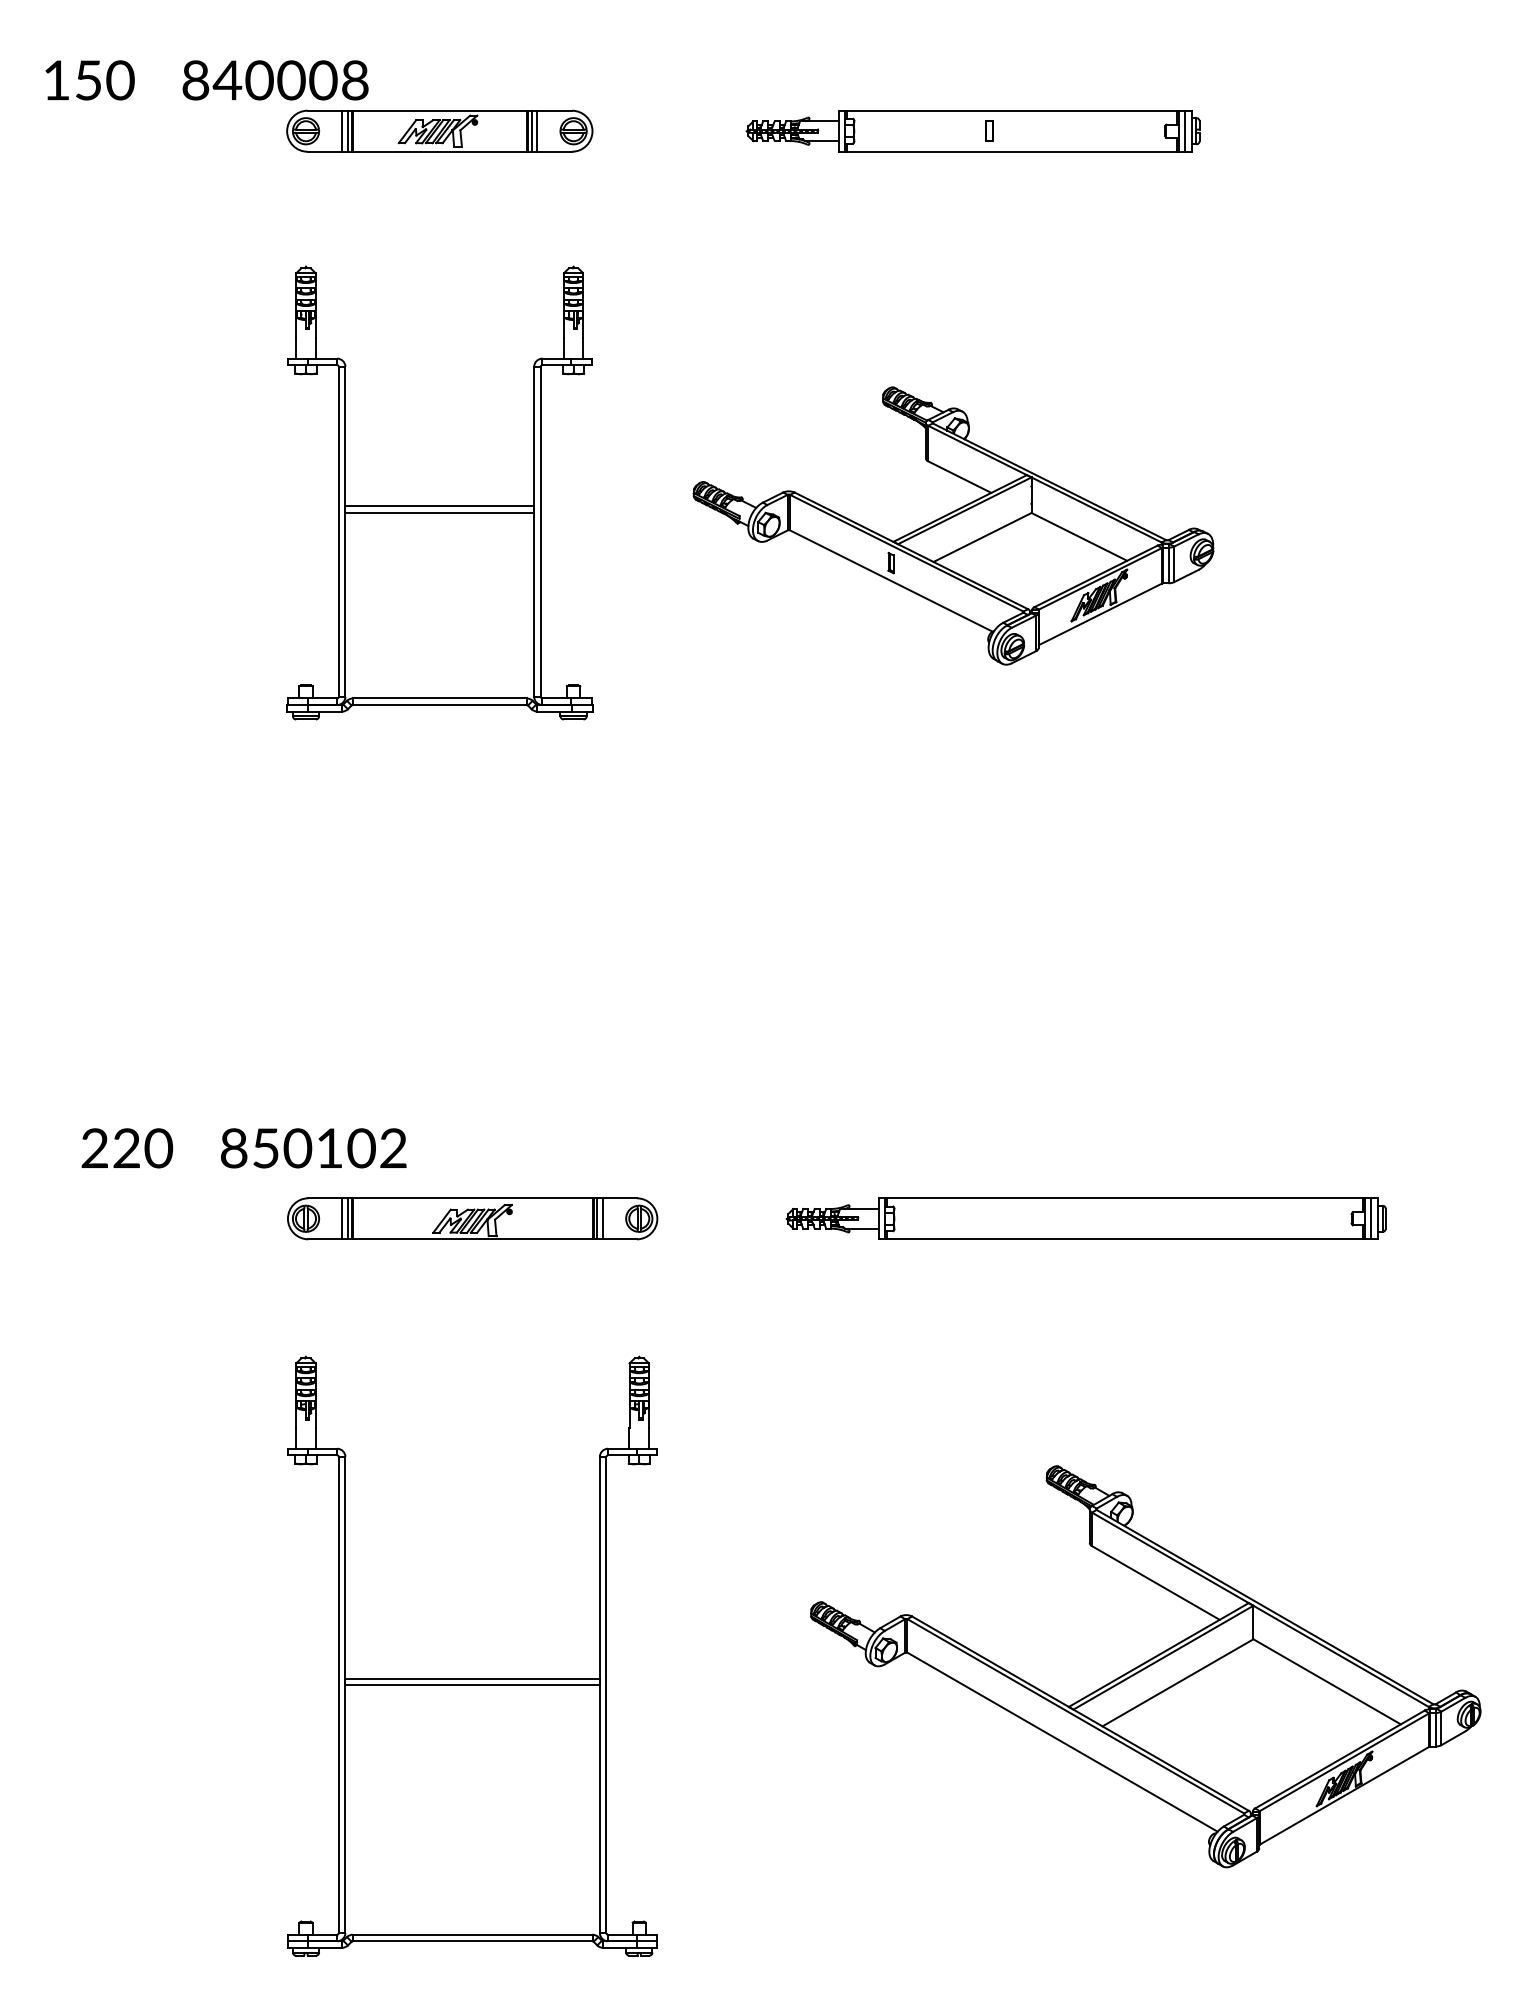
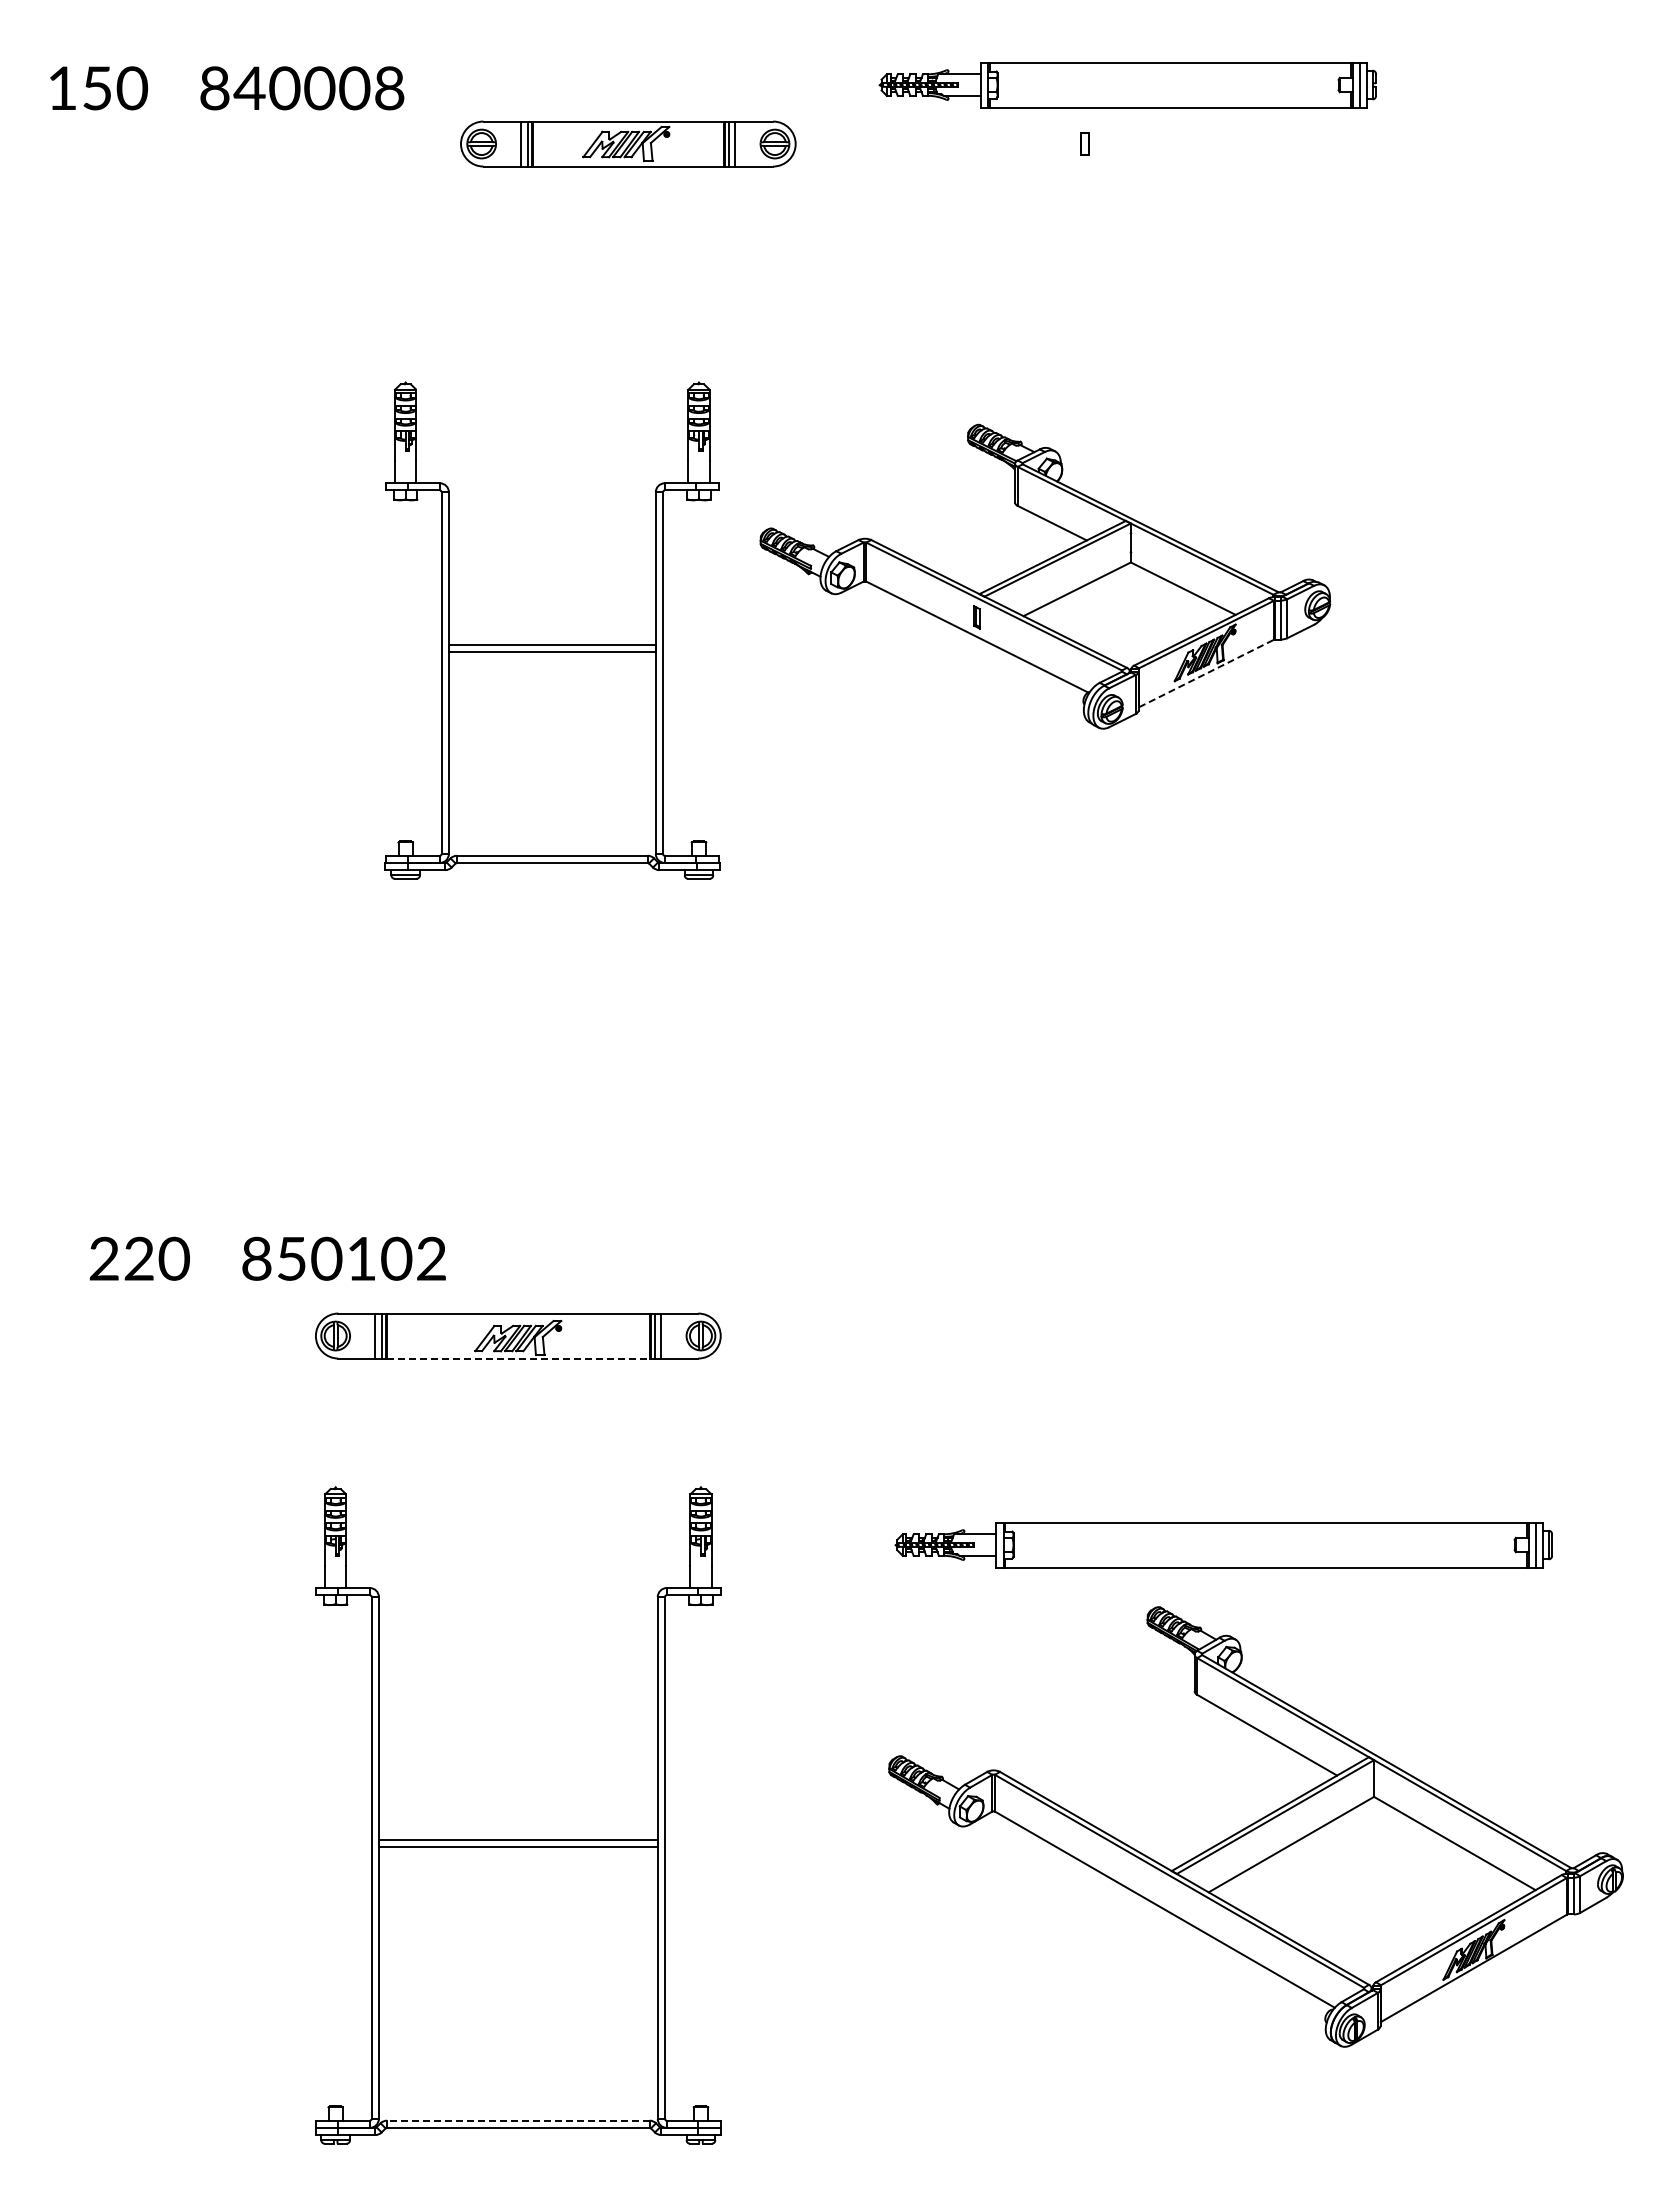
part: (439, 130) -> (628, 143), moved
part: (972, 131) -> (1127, 85), moved
part: (439, 505) -> (552, 644), moved
line: (1101, 614) -> (1207, 673), solid -> dashed
part: (1085, 1219) -> (1223, 1545), moved
line: (472, 1239) -> (518, 1358), solid -> dashed
line: (471, 1934) -> (517, 2120), solid -> dashed

